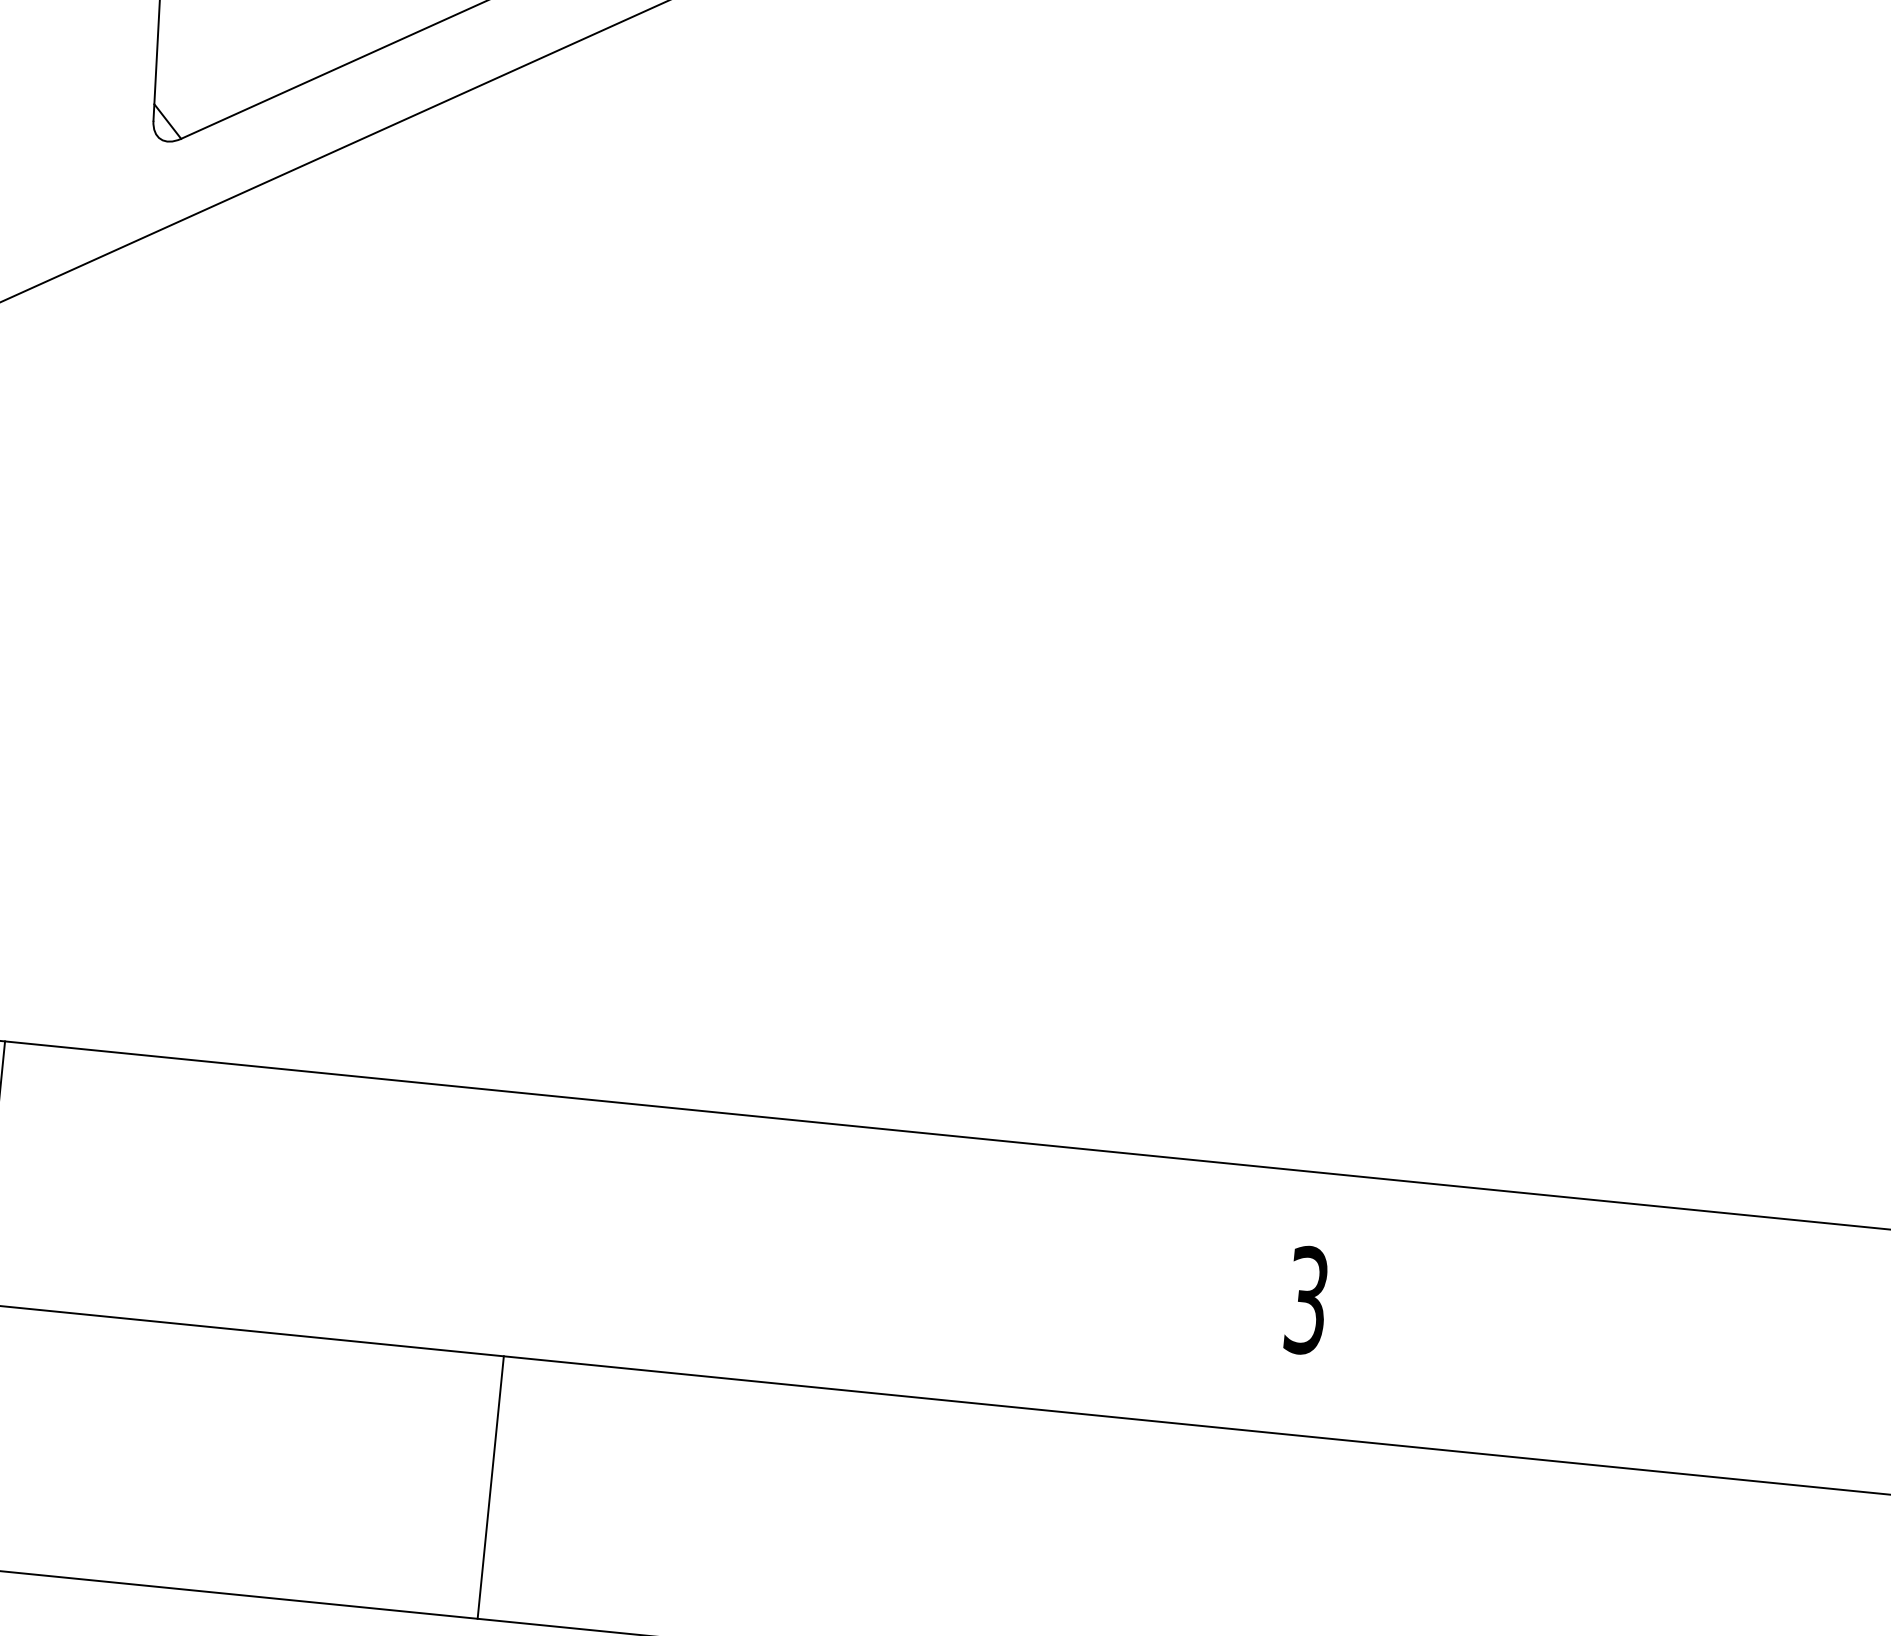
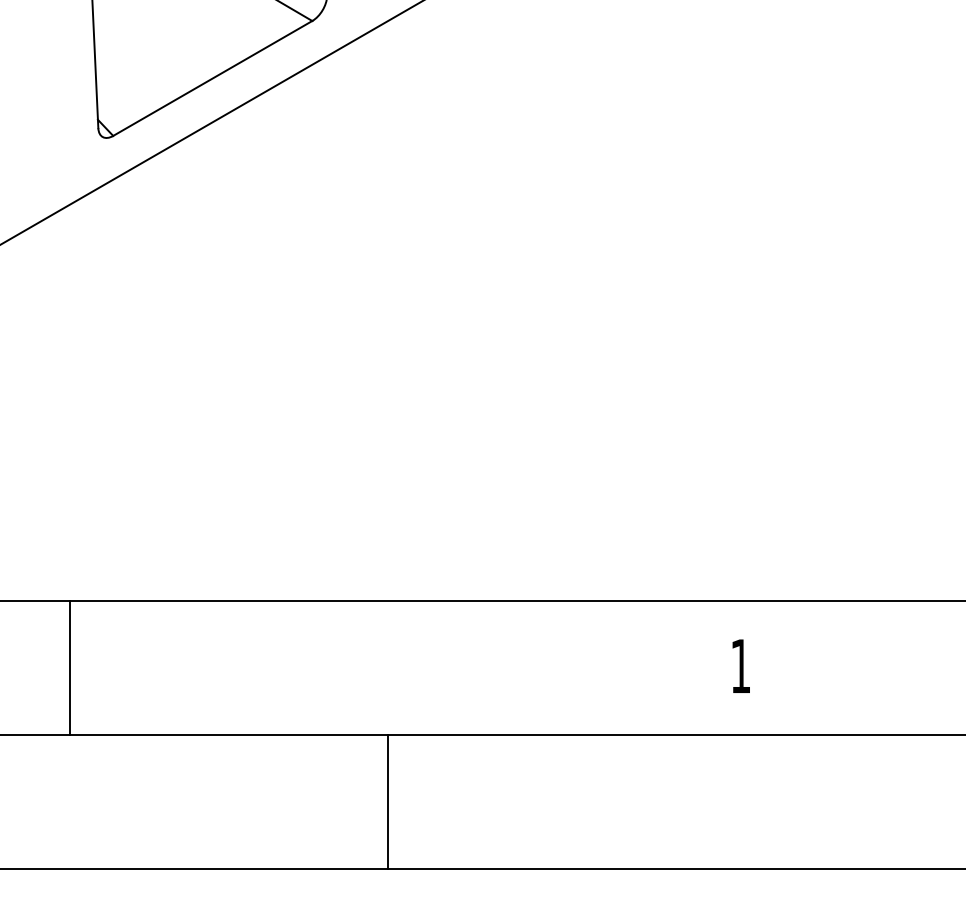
text: (1306, 1300) -> (740, 666), 3 -> 1
line: (490, 1488) -> (387, 802), moved

